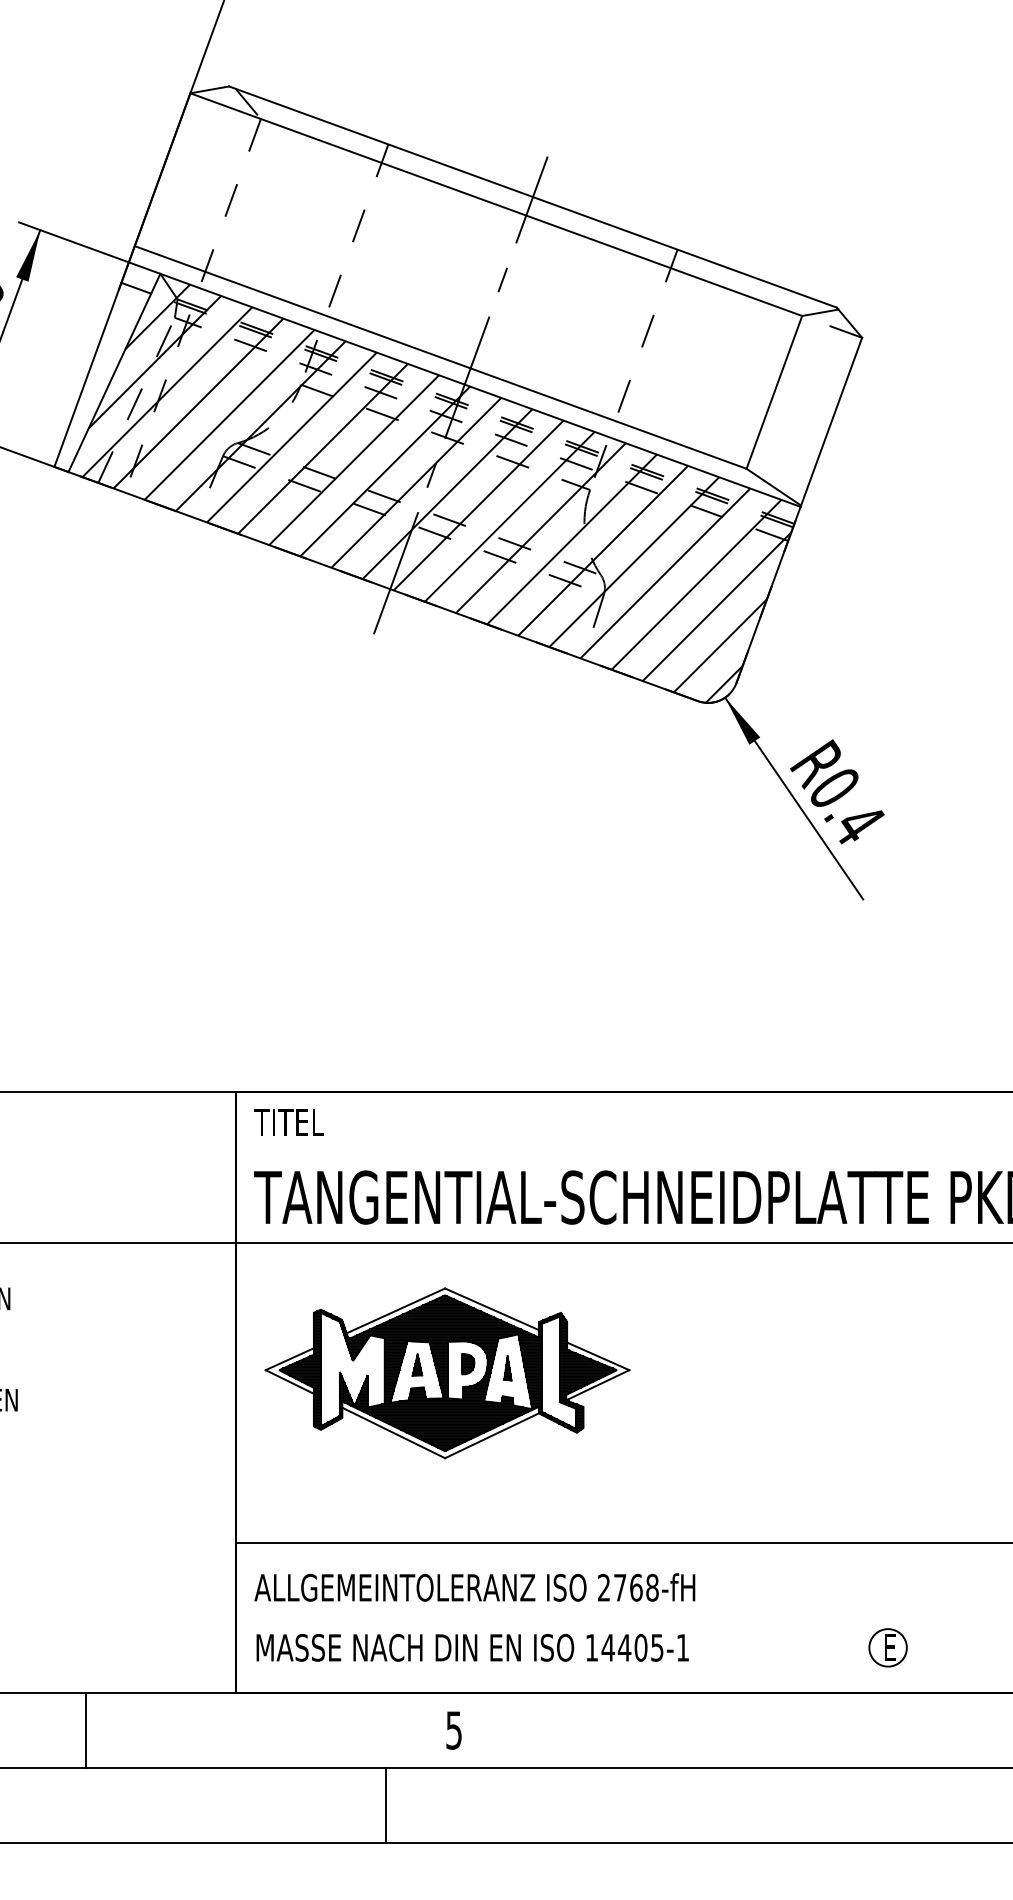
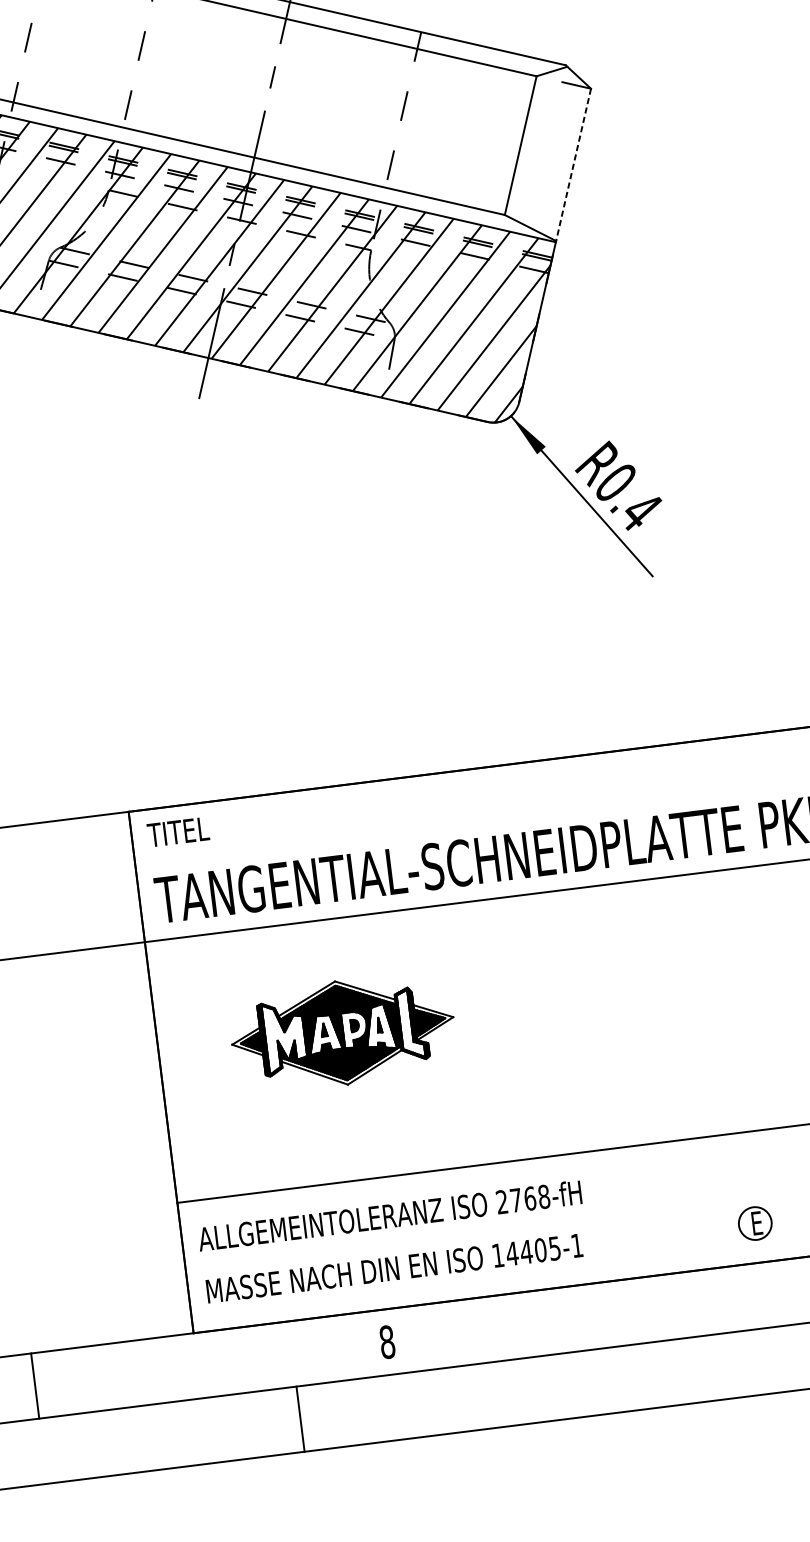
line: (831, 422) -> (573, 165), solid -> dashed
part: (447, 1373) -> (342, 1032), size x0.7
line: (85, 1729) -> (35, 1385), moved
text: (454, 1730) -> (387, 1342), 5 -> 8
line: (385, 1805) -> (300, 1419), moved

